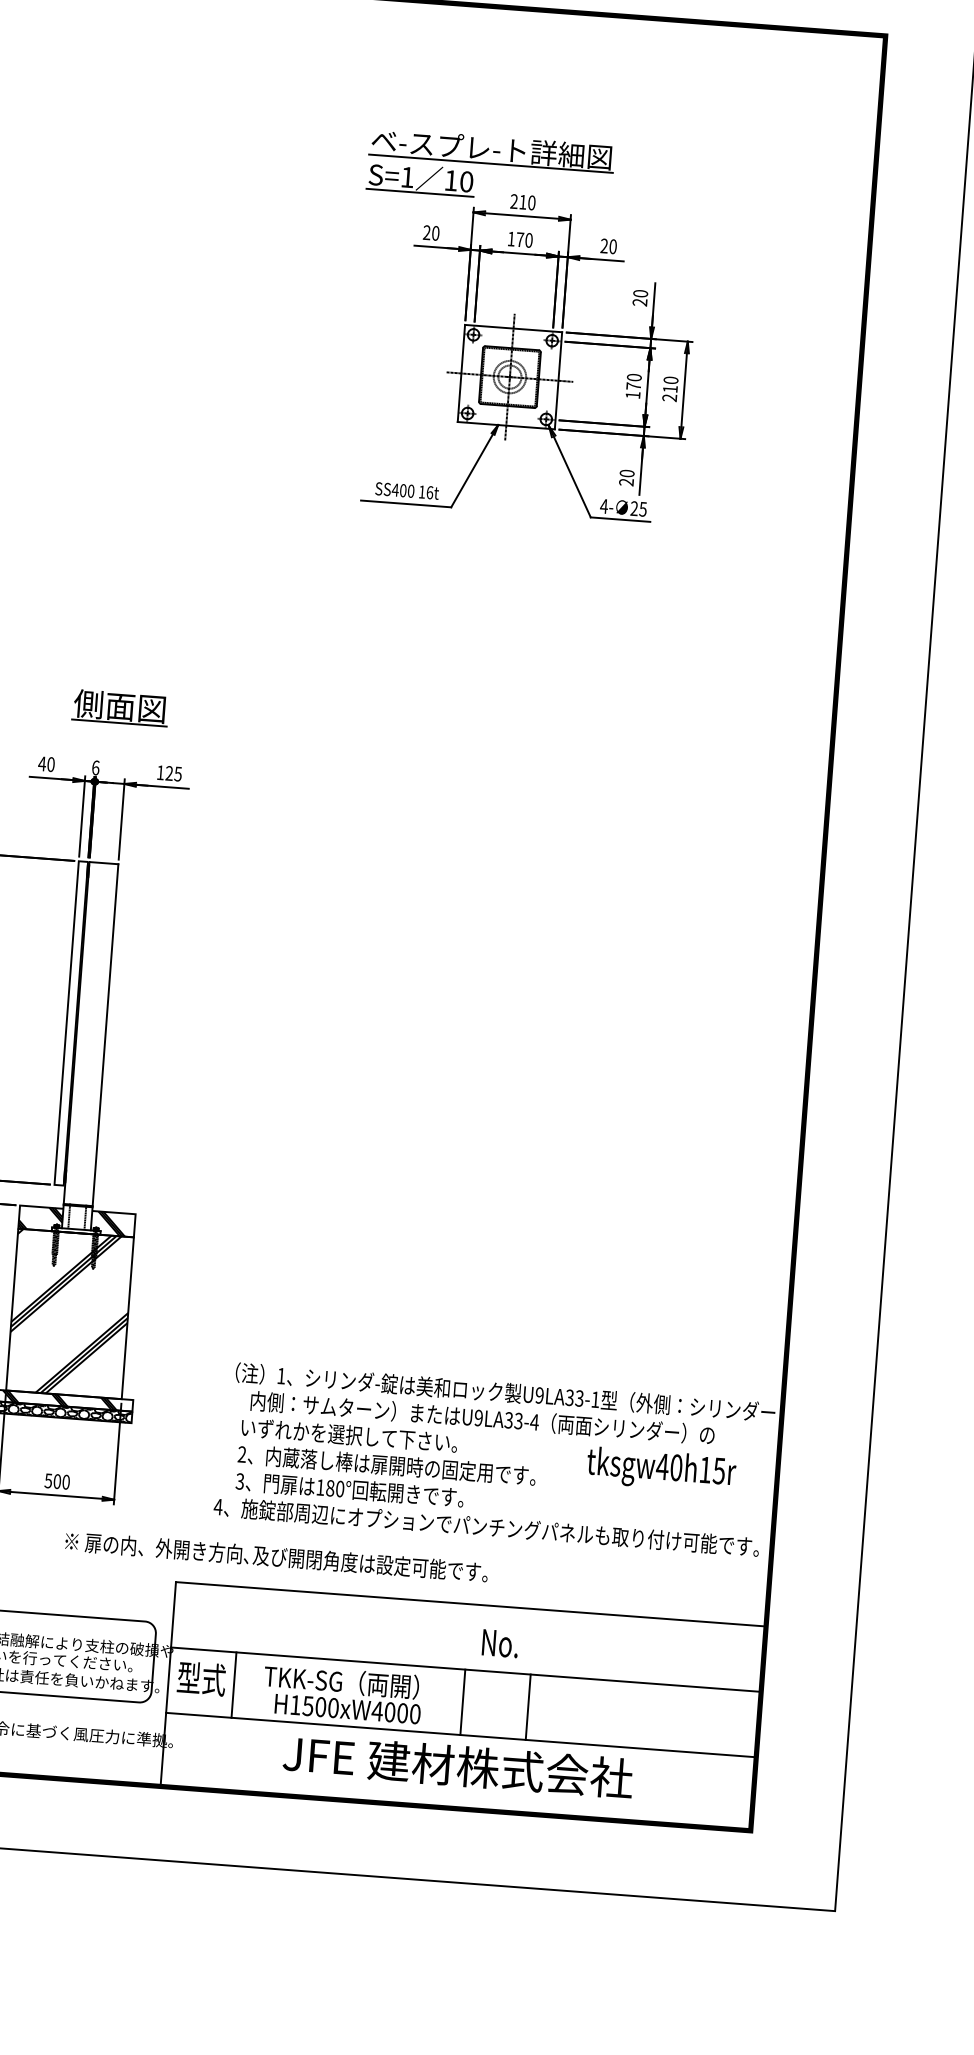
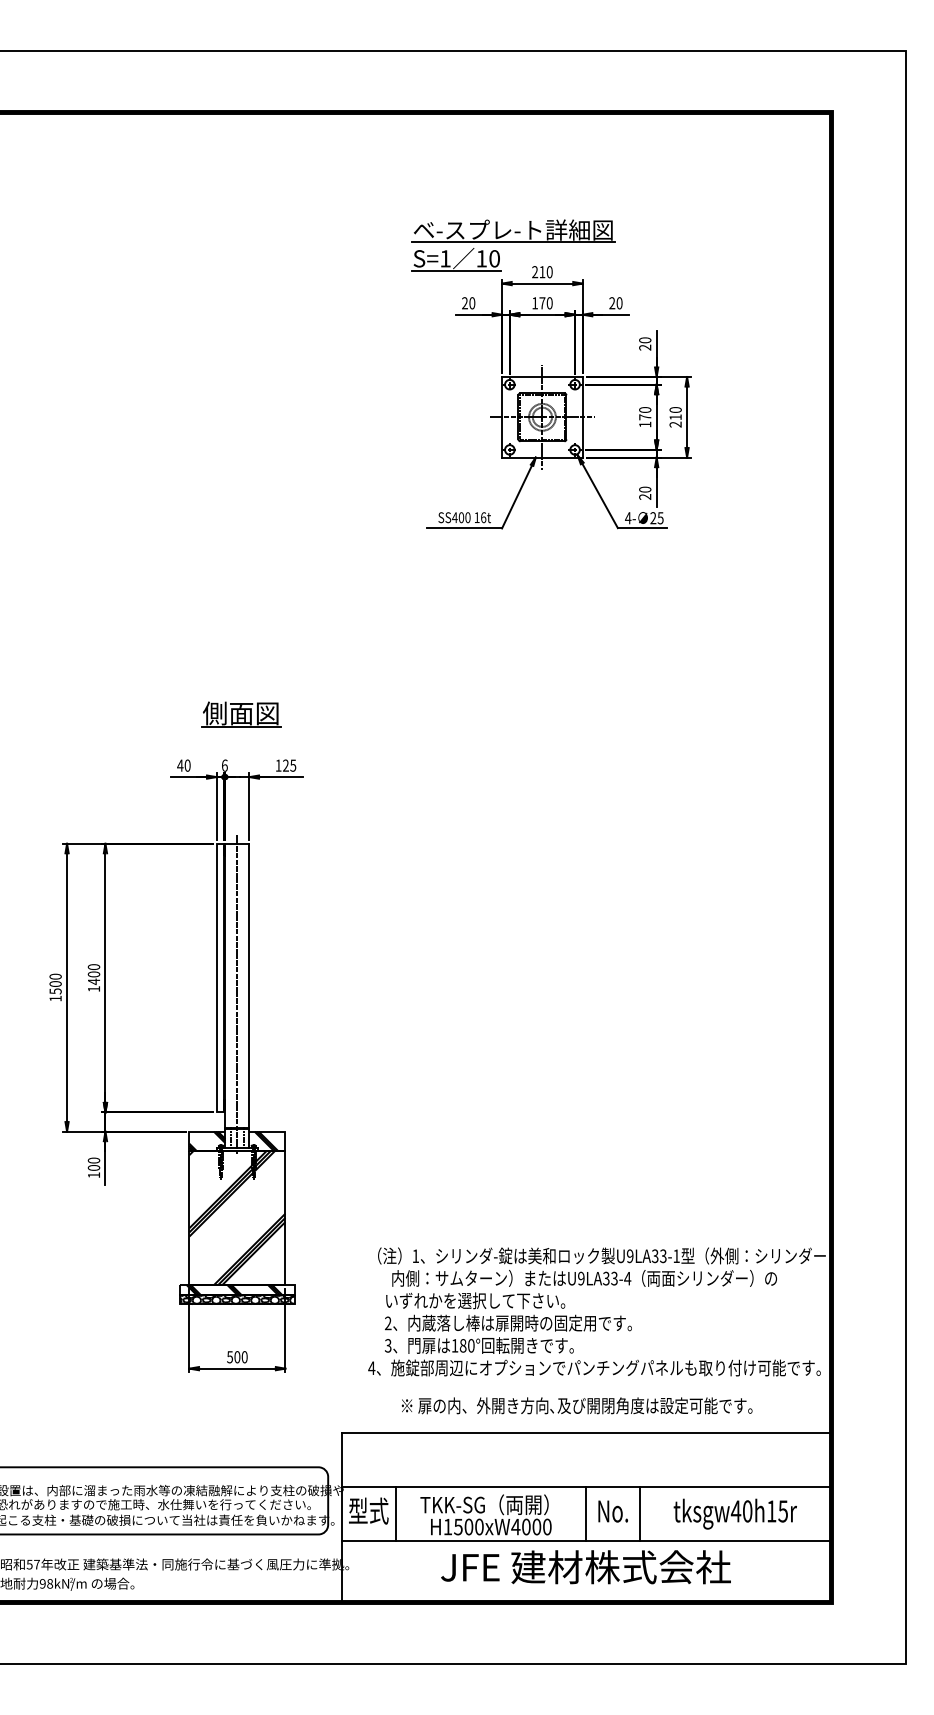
line: (90, 1044) -> (237, 994), added
text: (660, 1469) -> (734, 1513), moved
text: (275, 1556) -> (576, 1405), moved
text: (499, 1643) -> (612, 1511), moved

